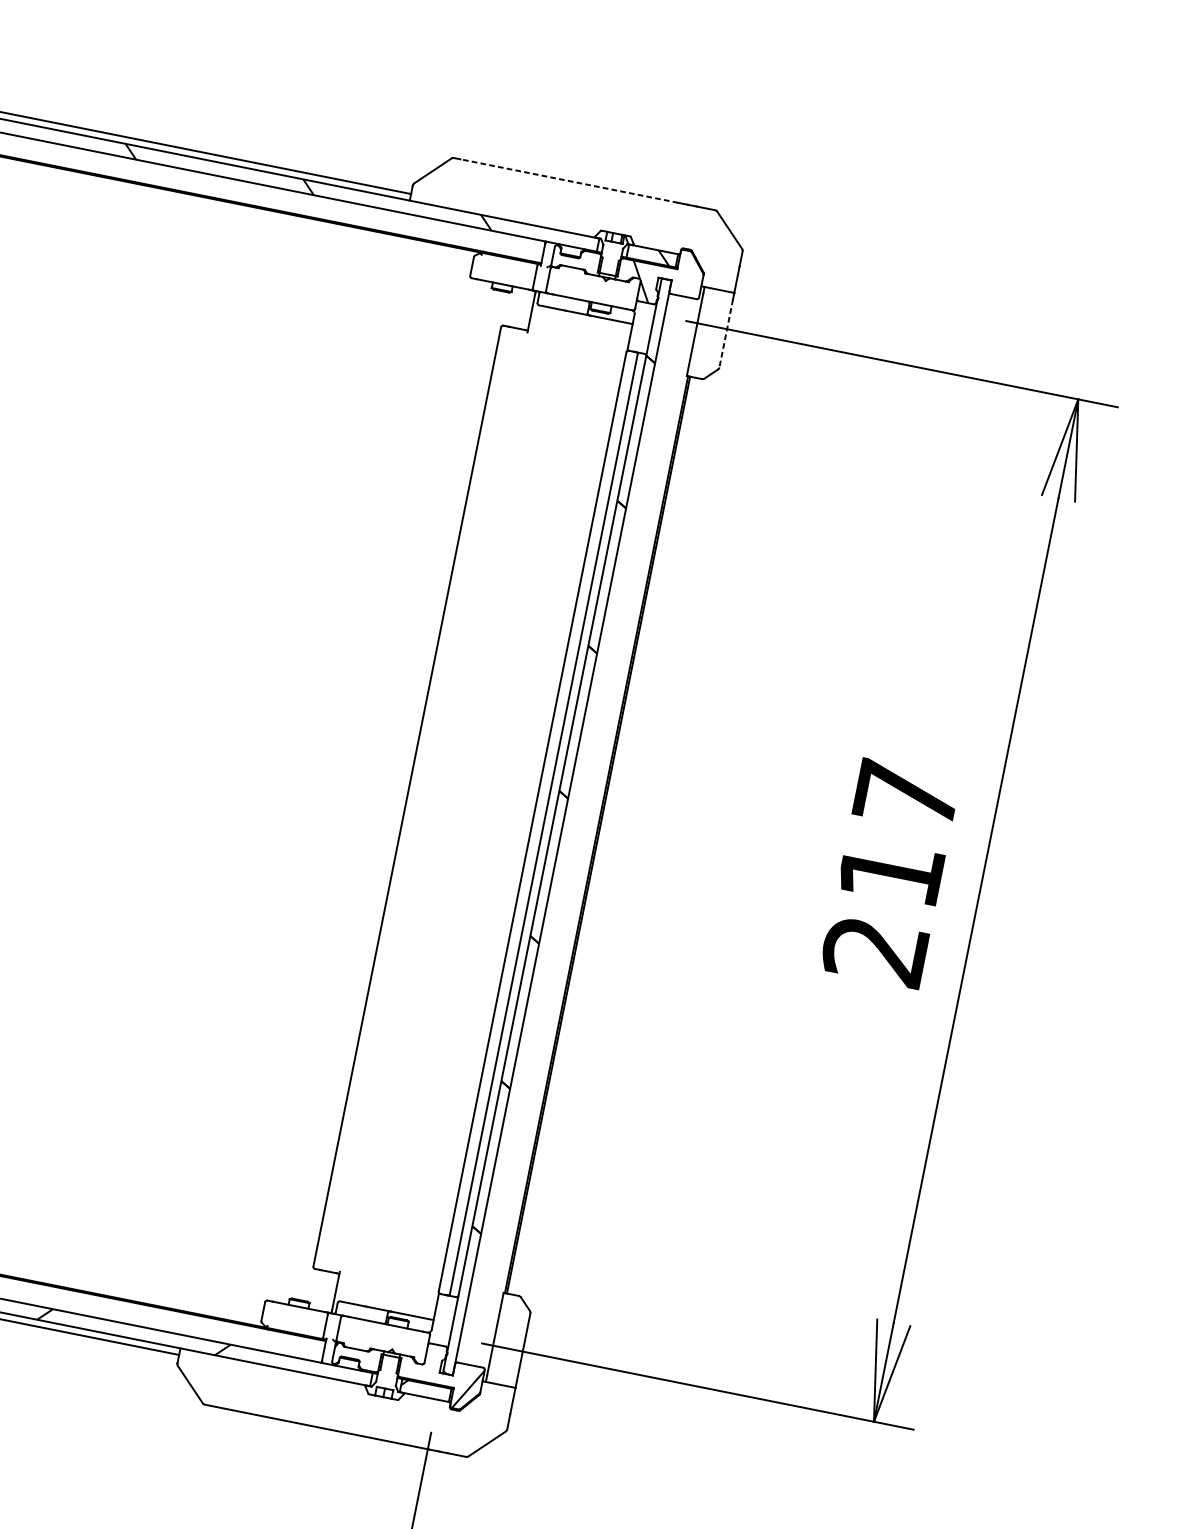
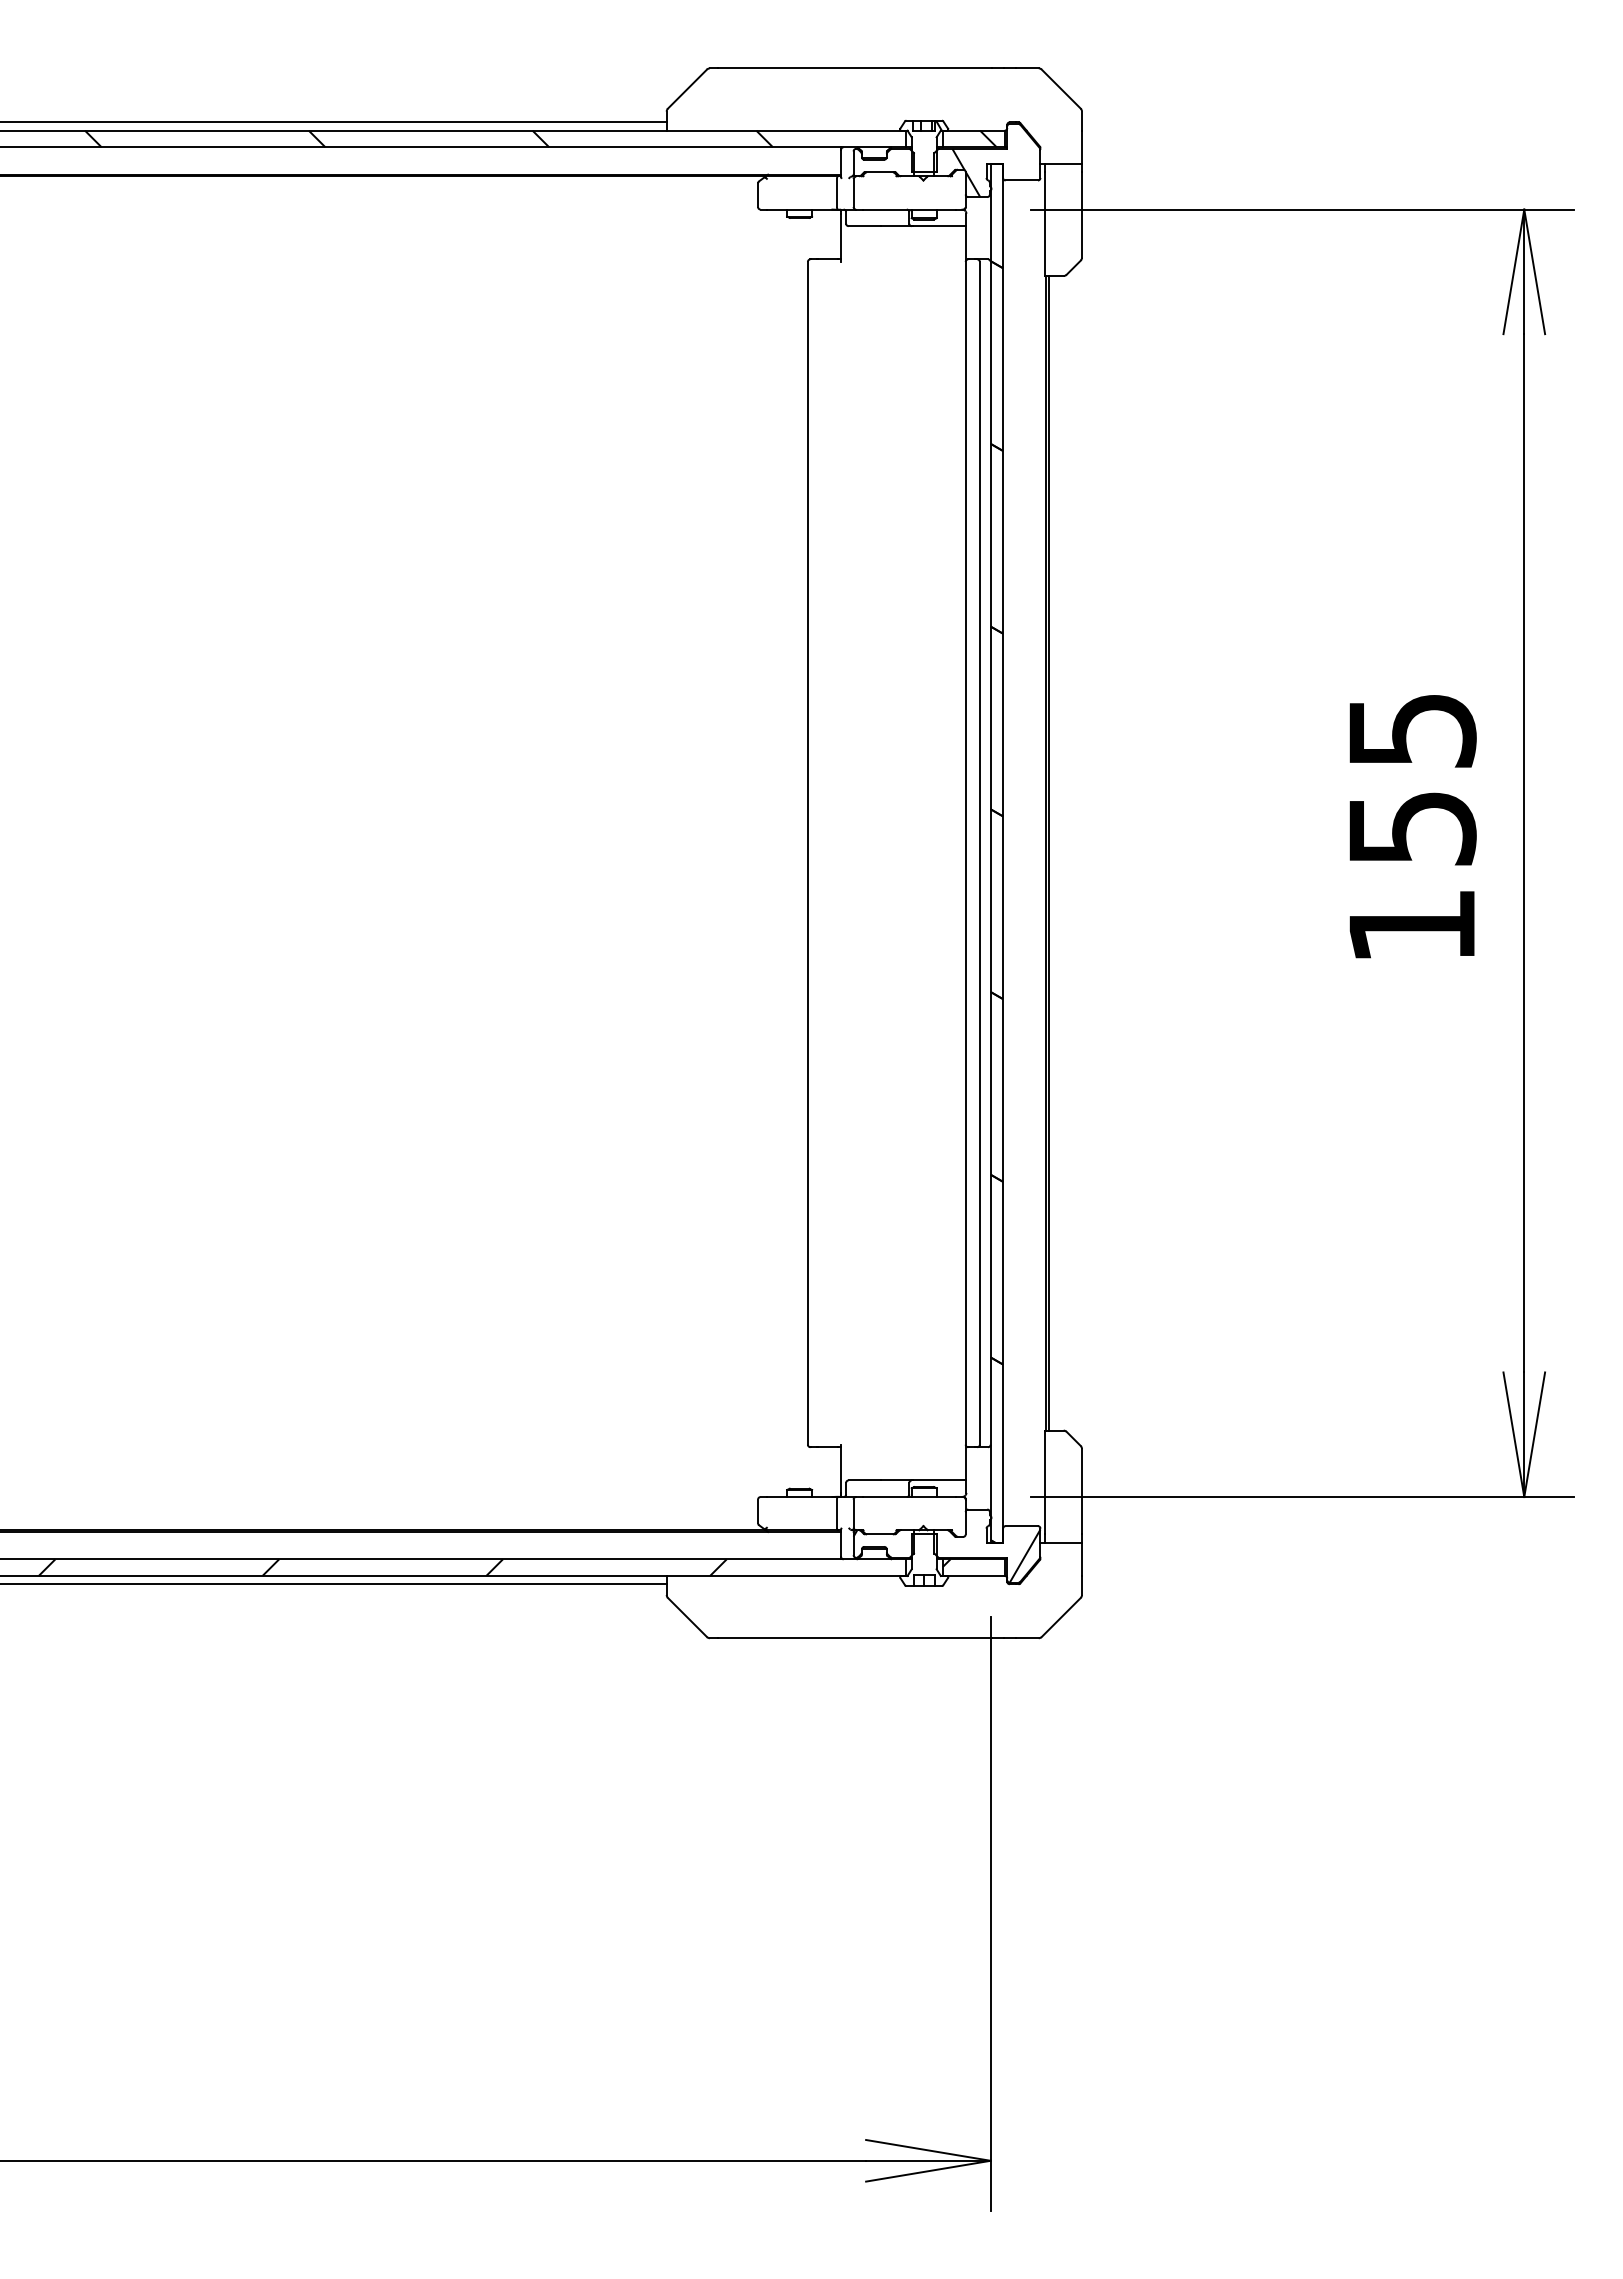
line: (568, 181) -> (854, 68), dashed -> solid
line: (726, 333) -> (1082, 214), dashed -> solid
text: (890, 872) -> (1411, 828), 217 -> 155

